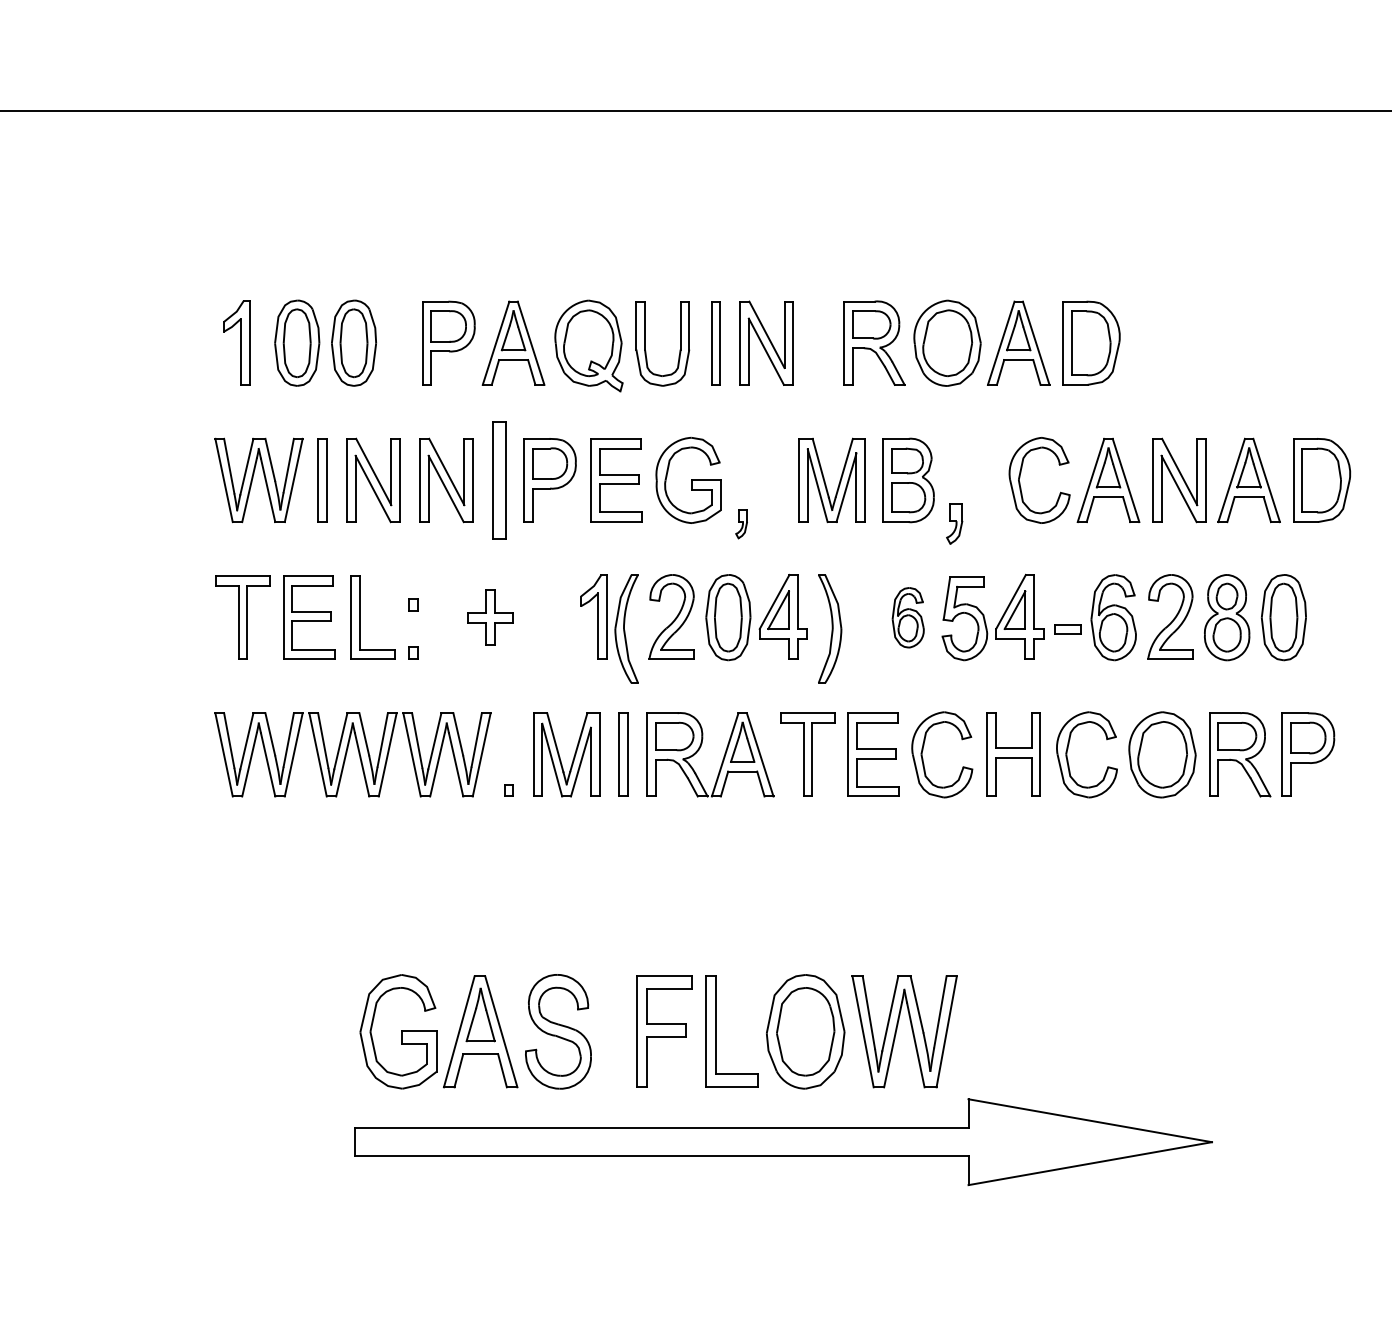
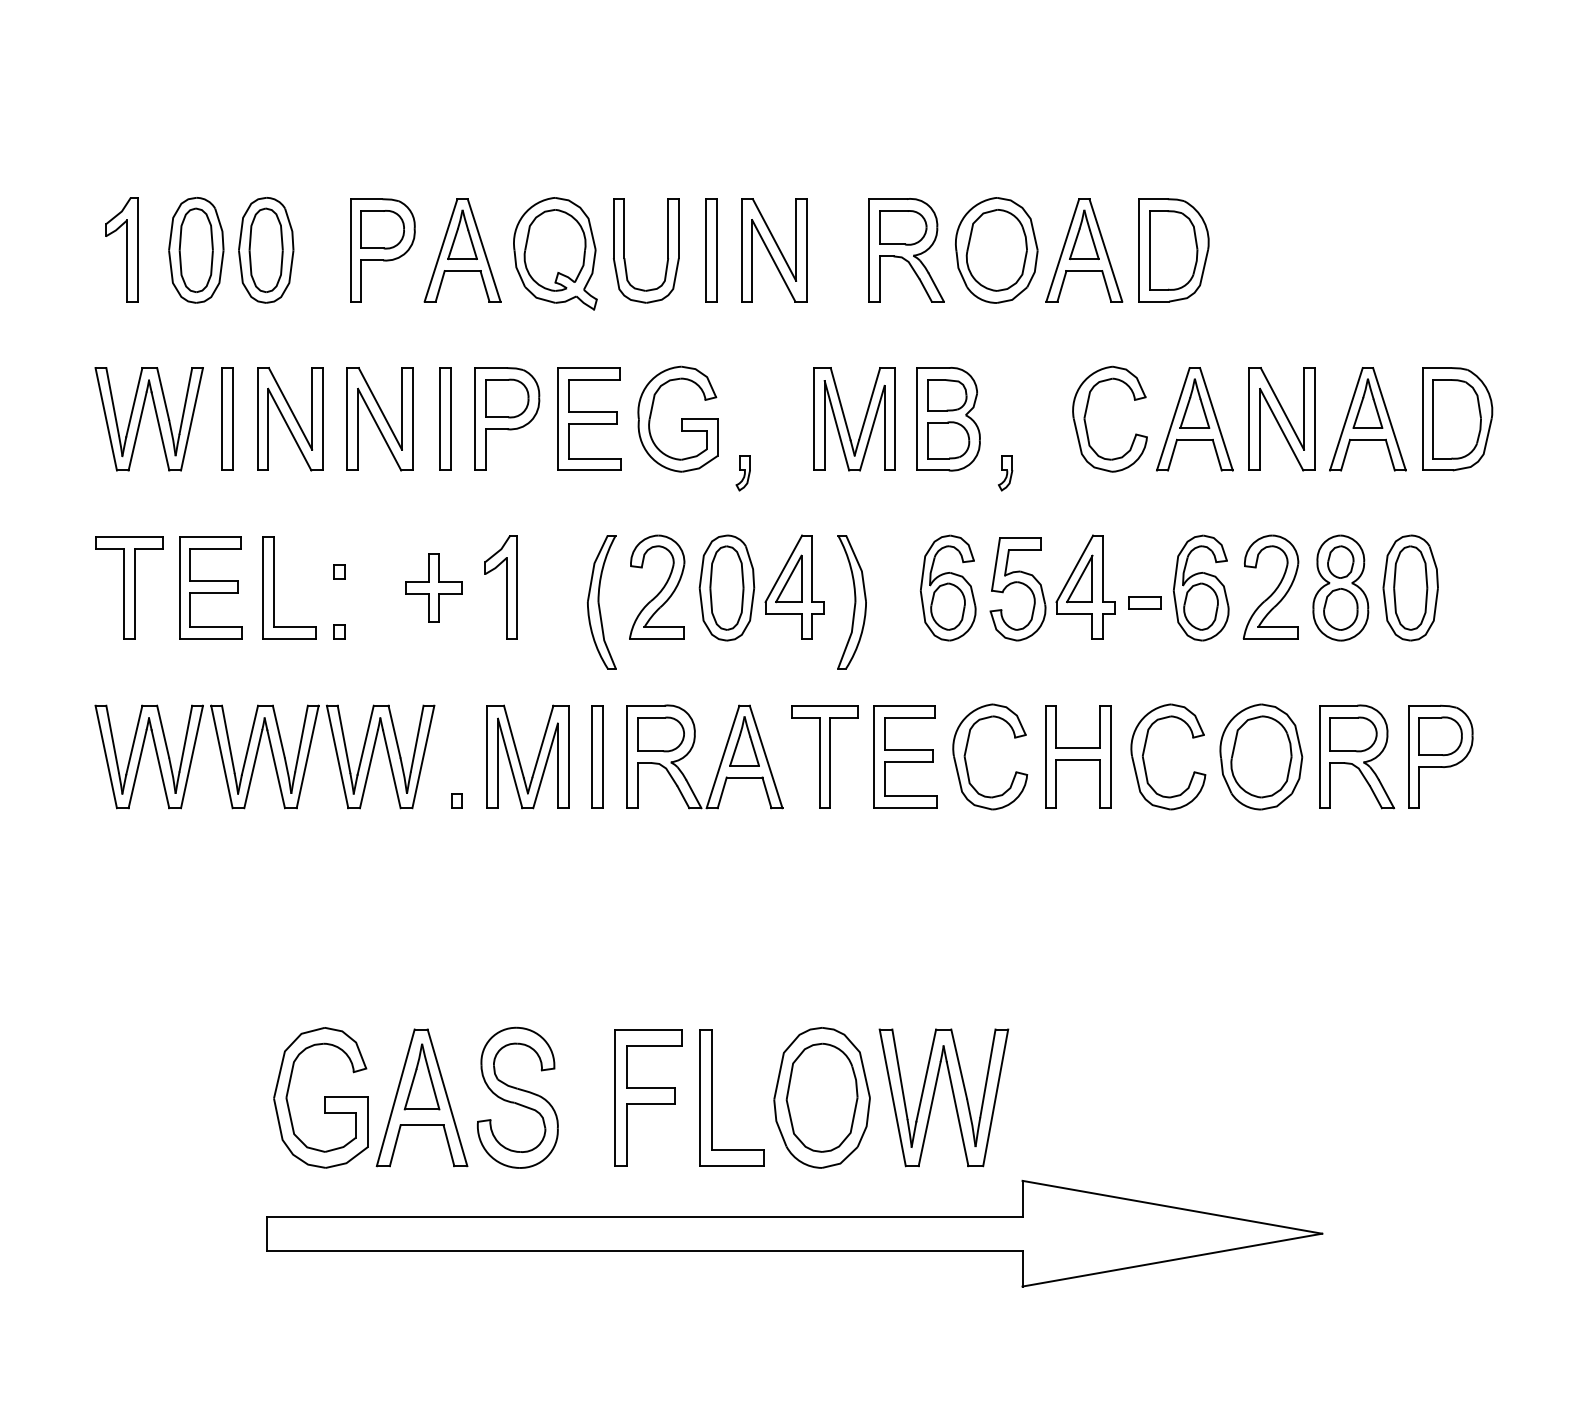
part: (499, 480) -> (445, 419), size x0.71
part: (954, 524) -> (1005, 473), size x0.71
part: (593, 616) -> (500, 586), moved
part: (908, 617) -> (948, 587), size x1.43

